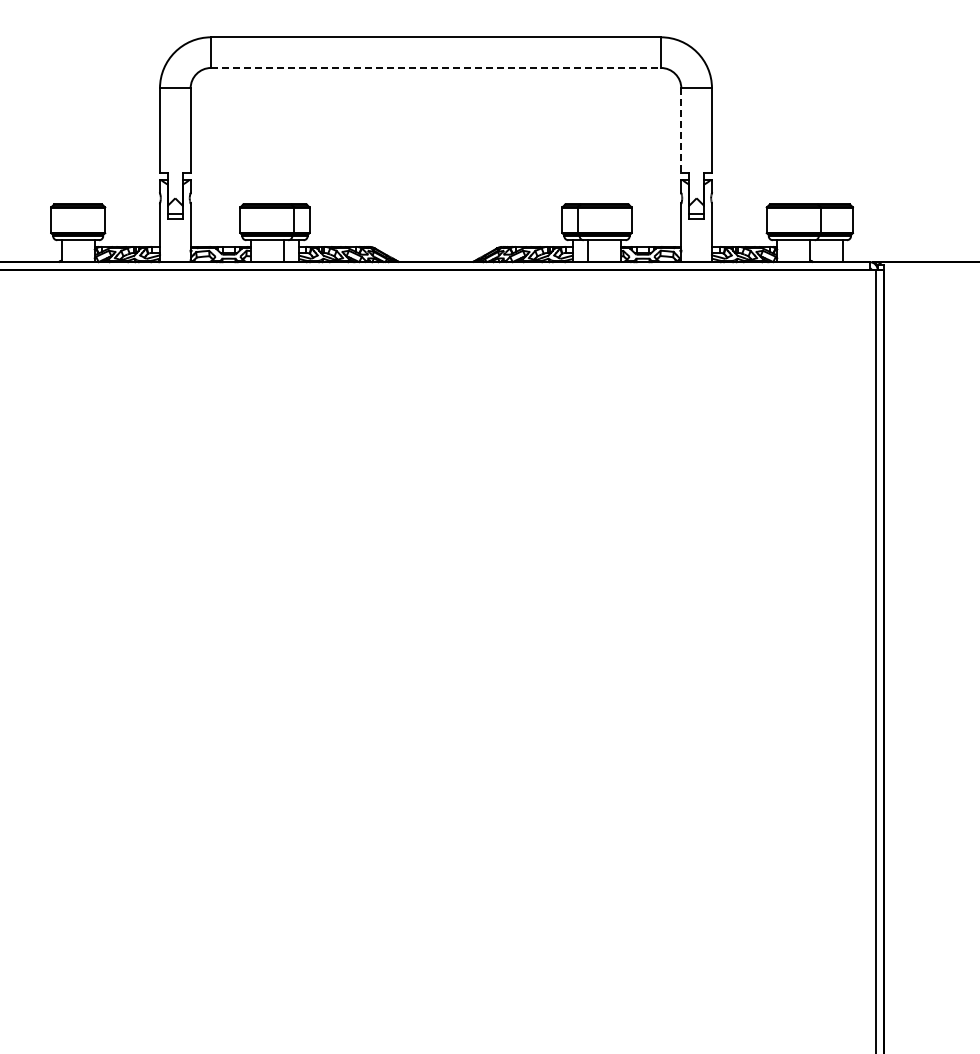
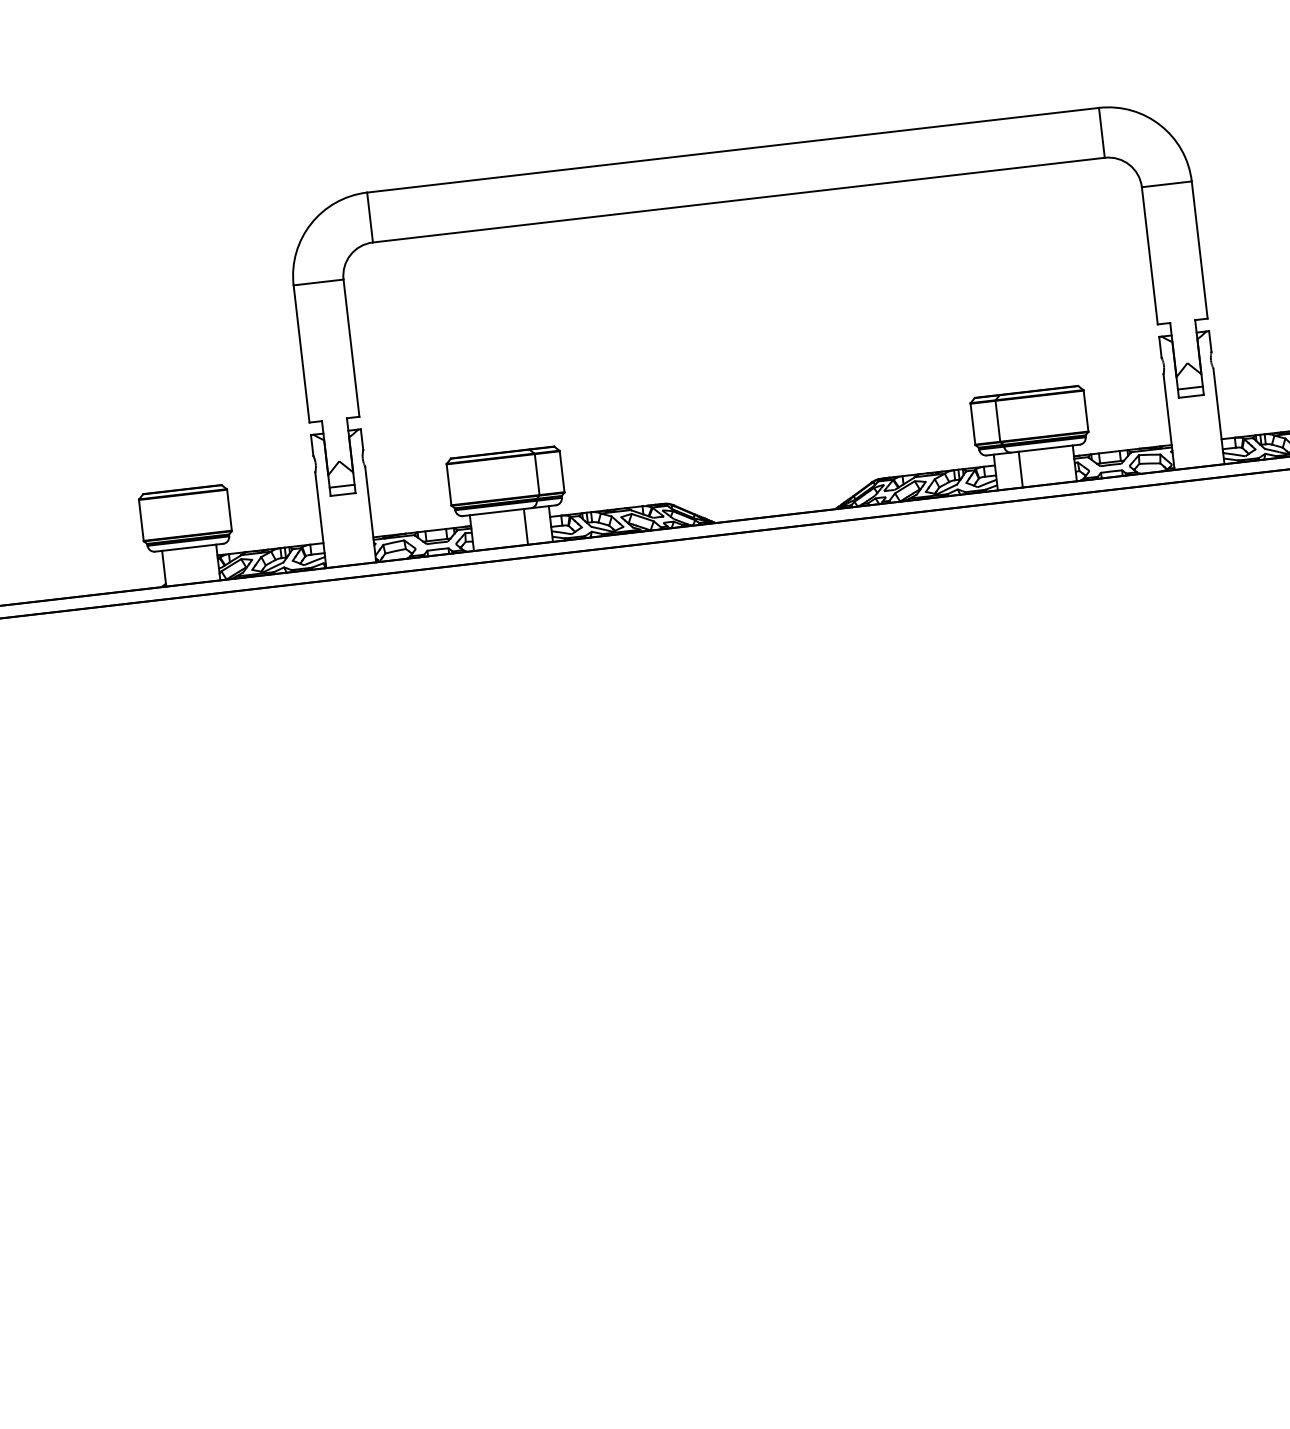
line: (436, 67) -> (739, 199), dashed -> solid
line: (681, 131) -> (1150, 257), dashed -> solid

